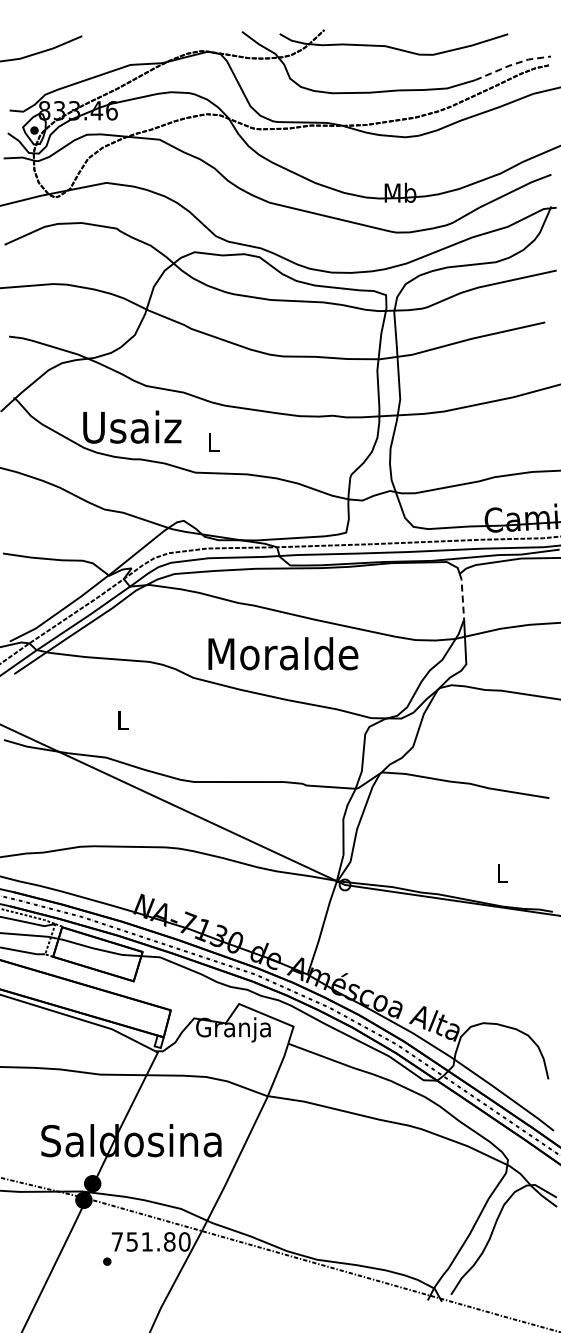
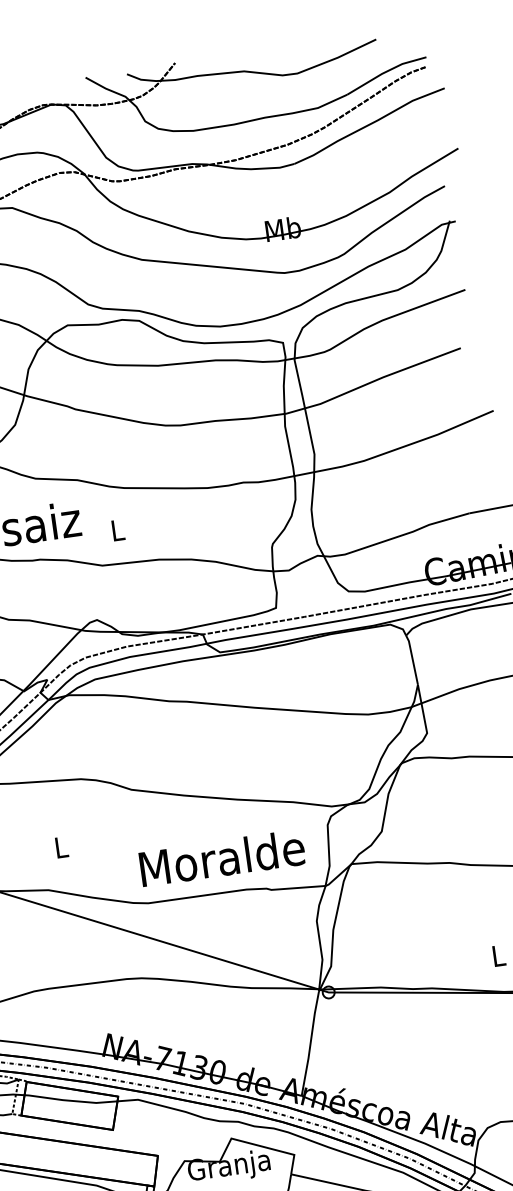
line: (512, 64) -> (385, 71), dashed -> solid
line: (462, 595) -> (412, 658), dashed -> solid
text: (283, 653) -> (222, 857), moved

